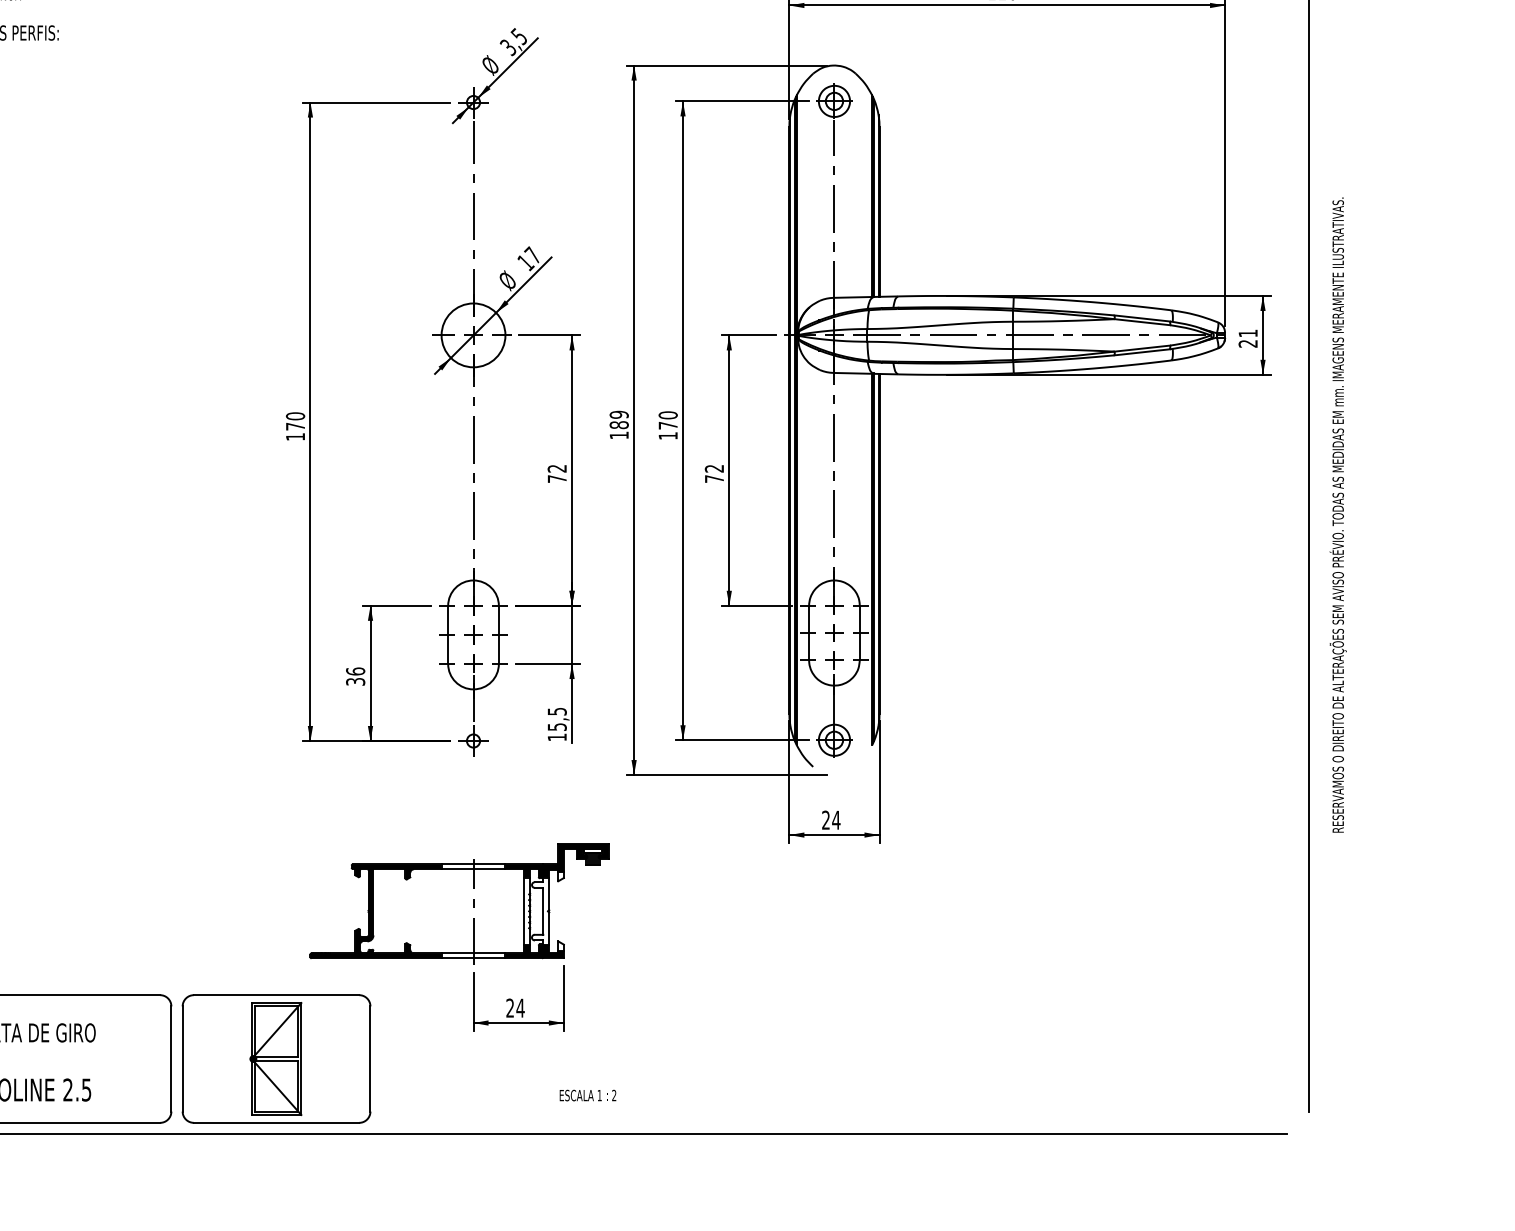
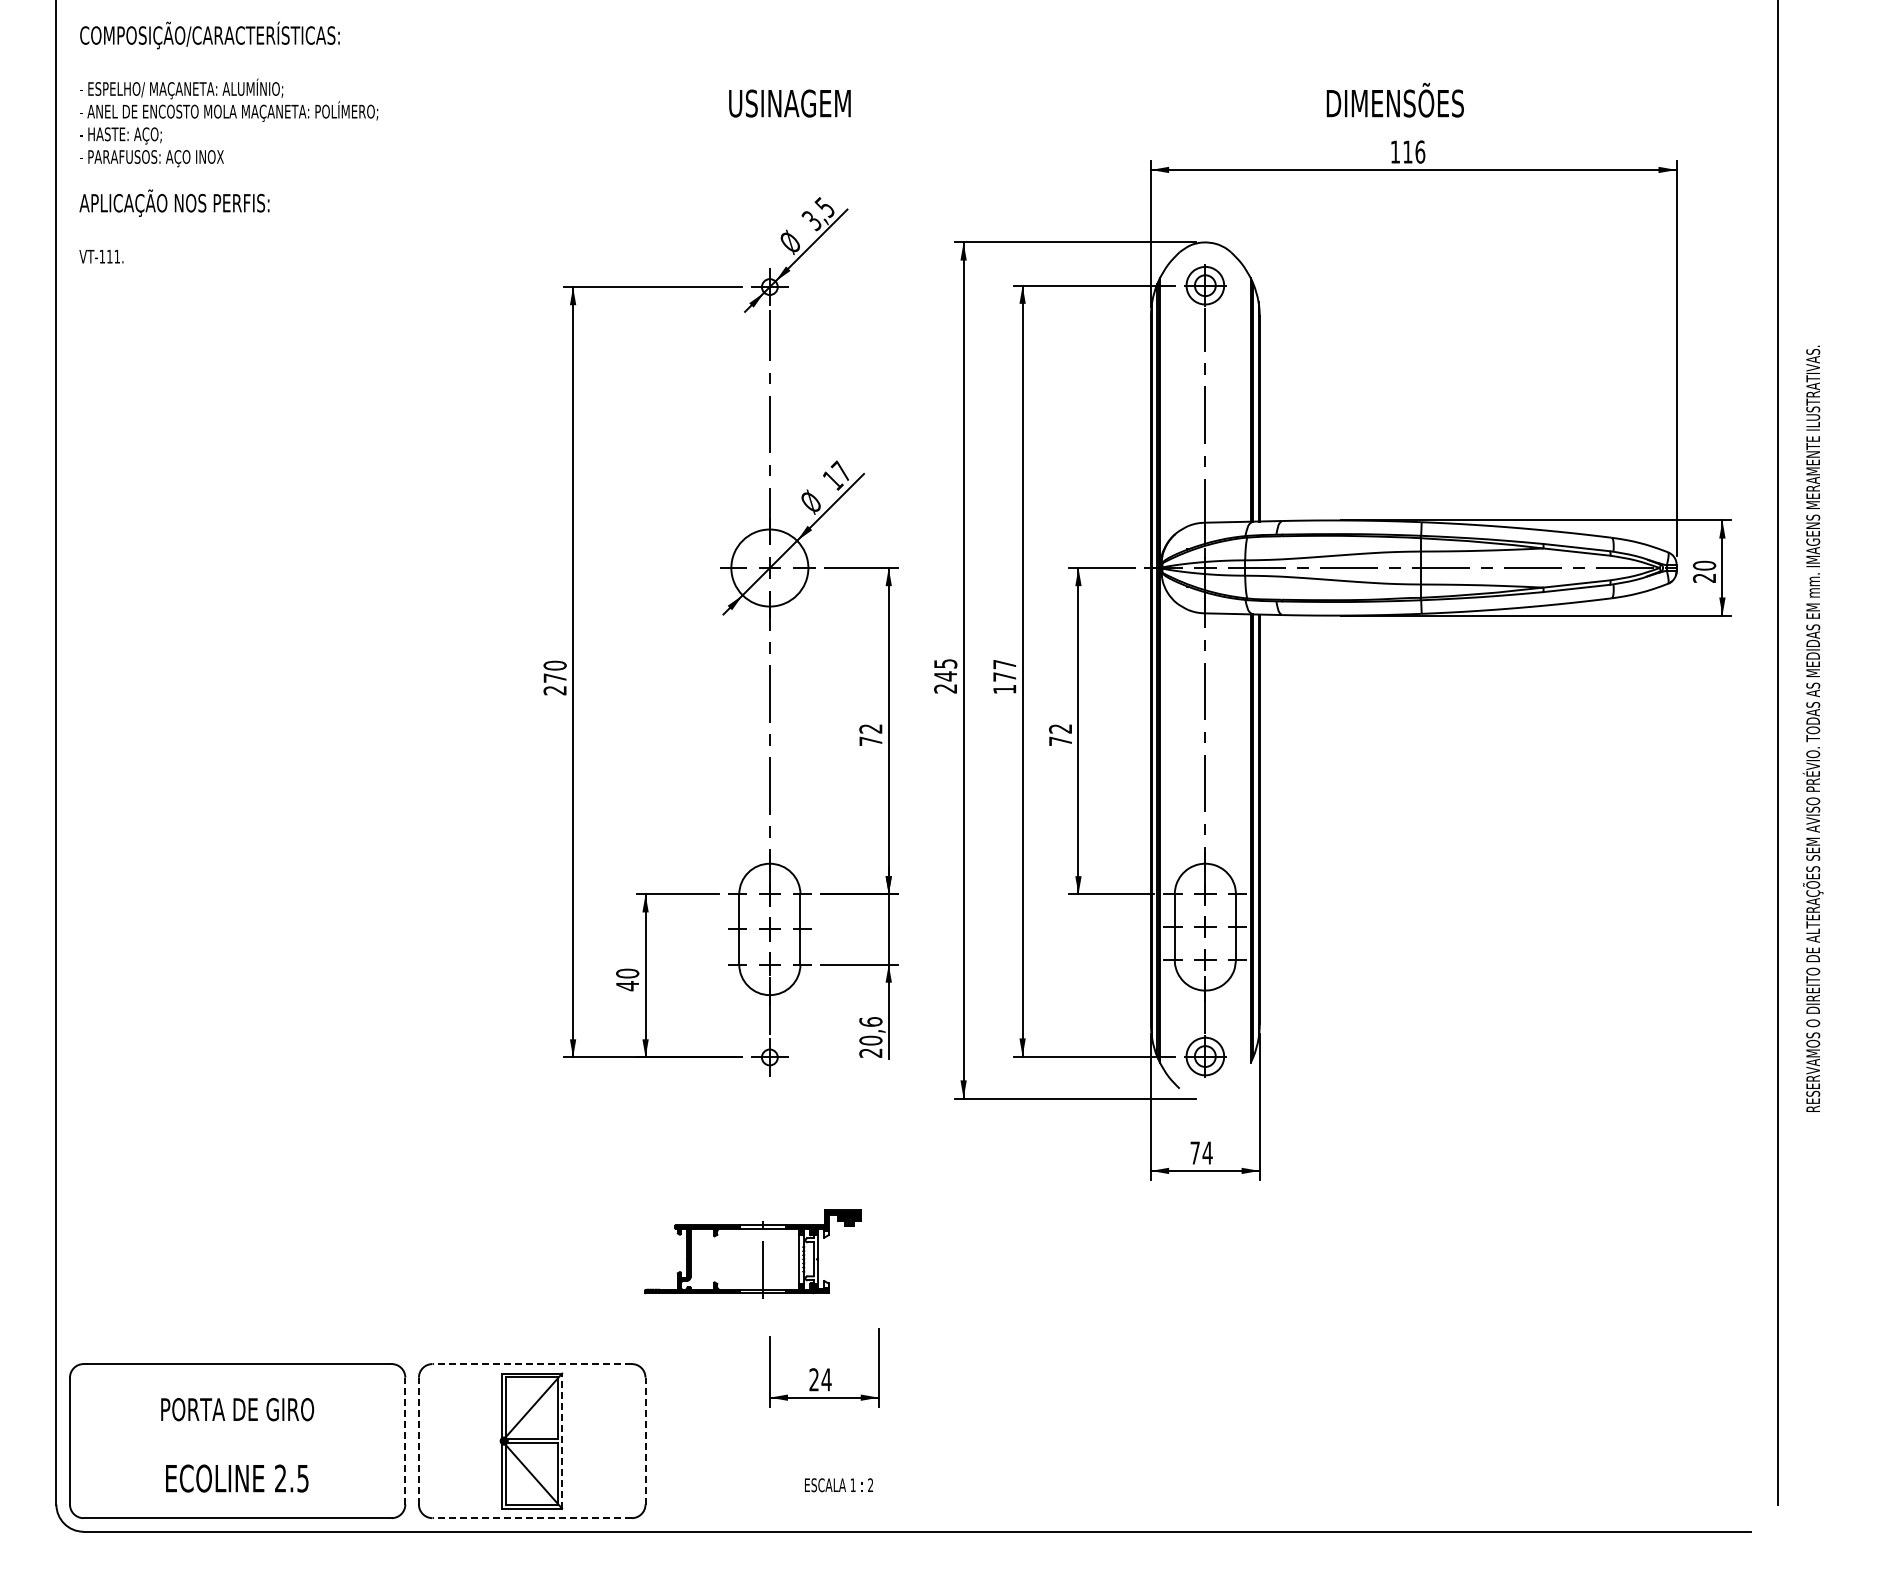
text: (1248, 333) -> (1704, 565), 21 -> 20
text: (667, 415) -> (1004, 664), 170 -> 177
text: (619, 425) -> (945, 676), 189 -> 245
text: (295, 436) -> (554, 690), 170 -> 270
text: (1337, 514) -> (1812, 728), moved
text: (355, 676) -> (627, 979), 36 -> 40
text: (556, 724) -> (870, 1037), 15,5 -> 20,6
text: (825, 819) -> (1194, 1152), 24 -> 74
part: (459, 903) -> (752, 1253), size x0.6
line: (276, 995) -> (532, 1364), solid -> dashed
line: (171, 1058) -> (405, 1440), solid -> dashed
line: (182, 1058) -> (418, 1440), solid -> dashed
line: (370, 1058) -> (645, 1440), solid -> dashed
line: (301, 1059) -> (562, 1441), solid -> dashed
text: (587, 1095) -> (838, 1485), moved
line: (276, 1123) -> (532, 1518), solid -> dashed

